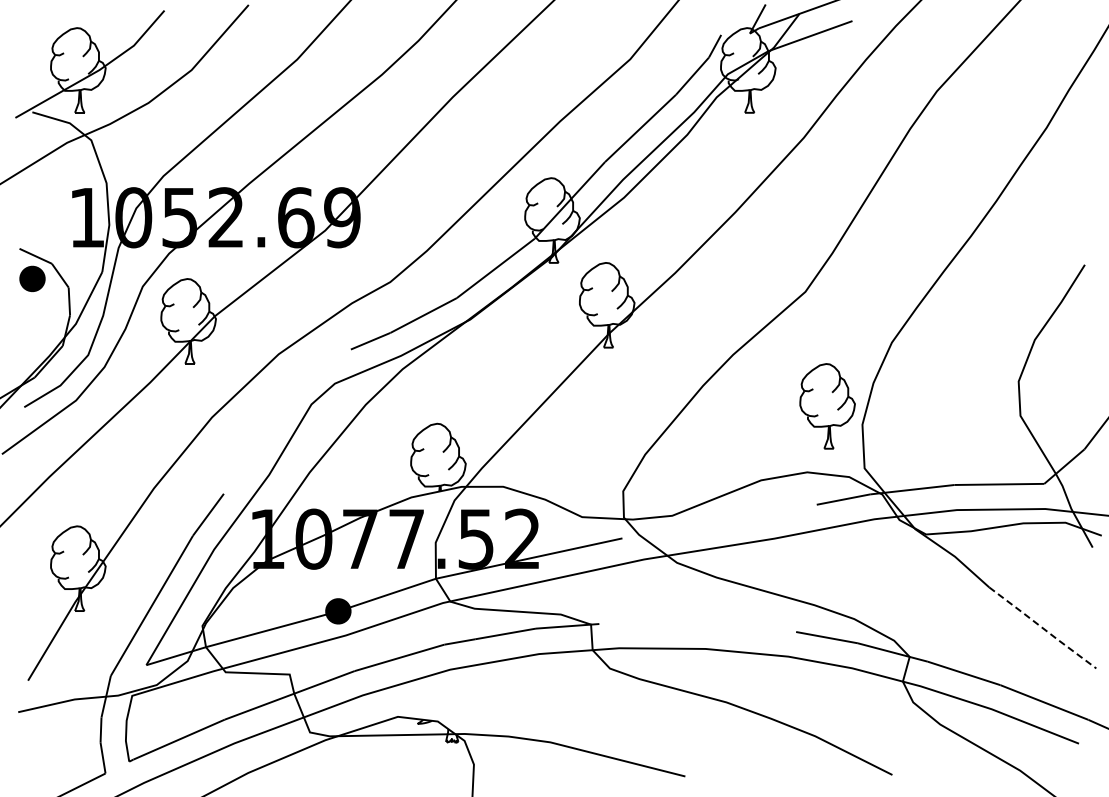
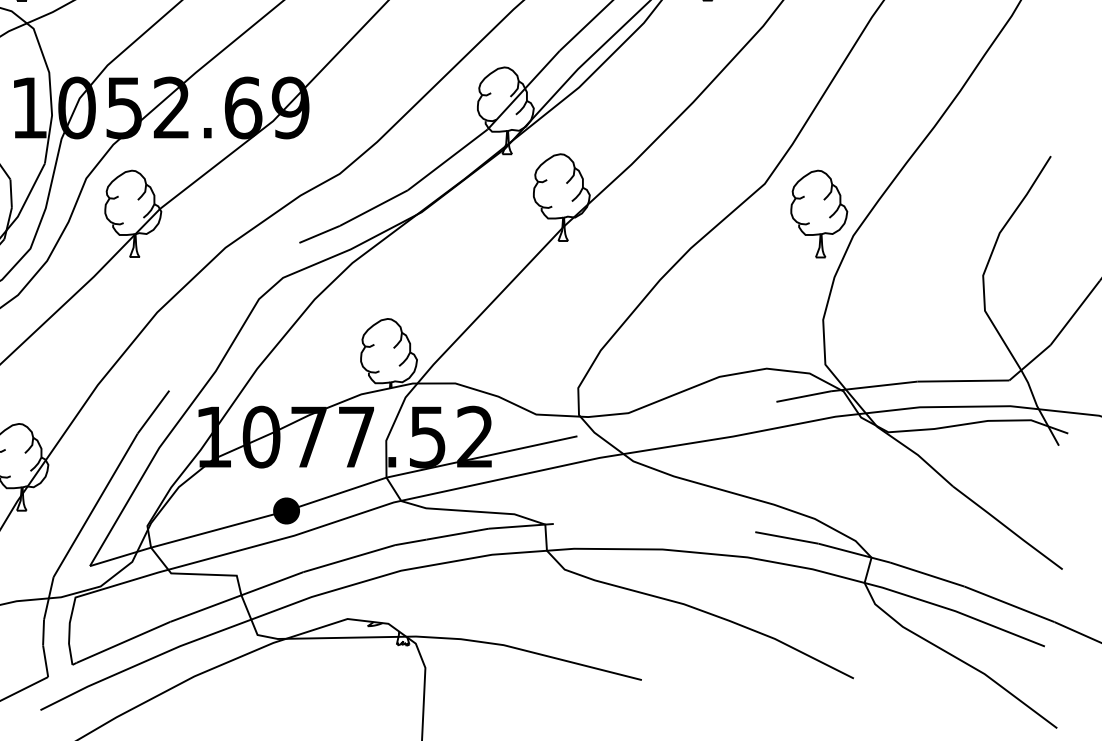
part: (827, 406) -> (819, 214), moved
line: (1043, 628) -> (1008, 528), dashed -> solid

